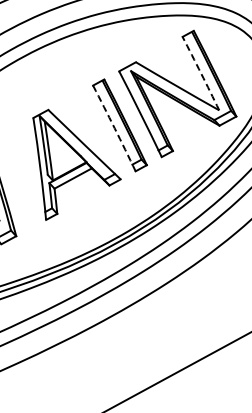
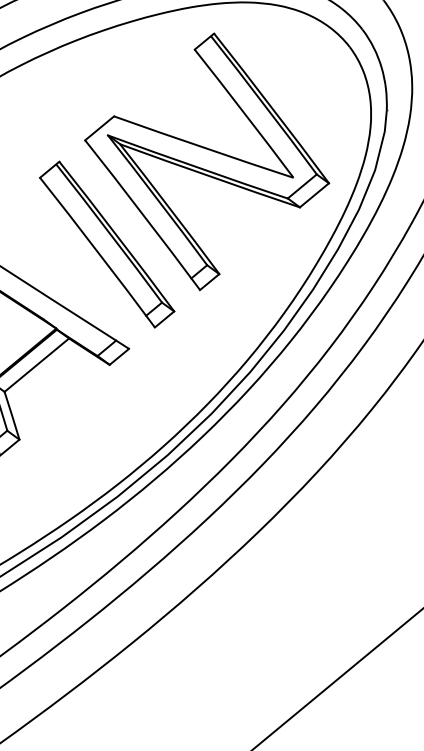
arc: (201, 73) -> (245, 113), dashed -> solid
arc: (114, 128) -> (97, 252), dashed -> solid

